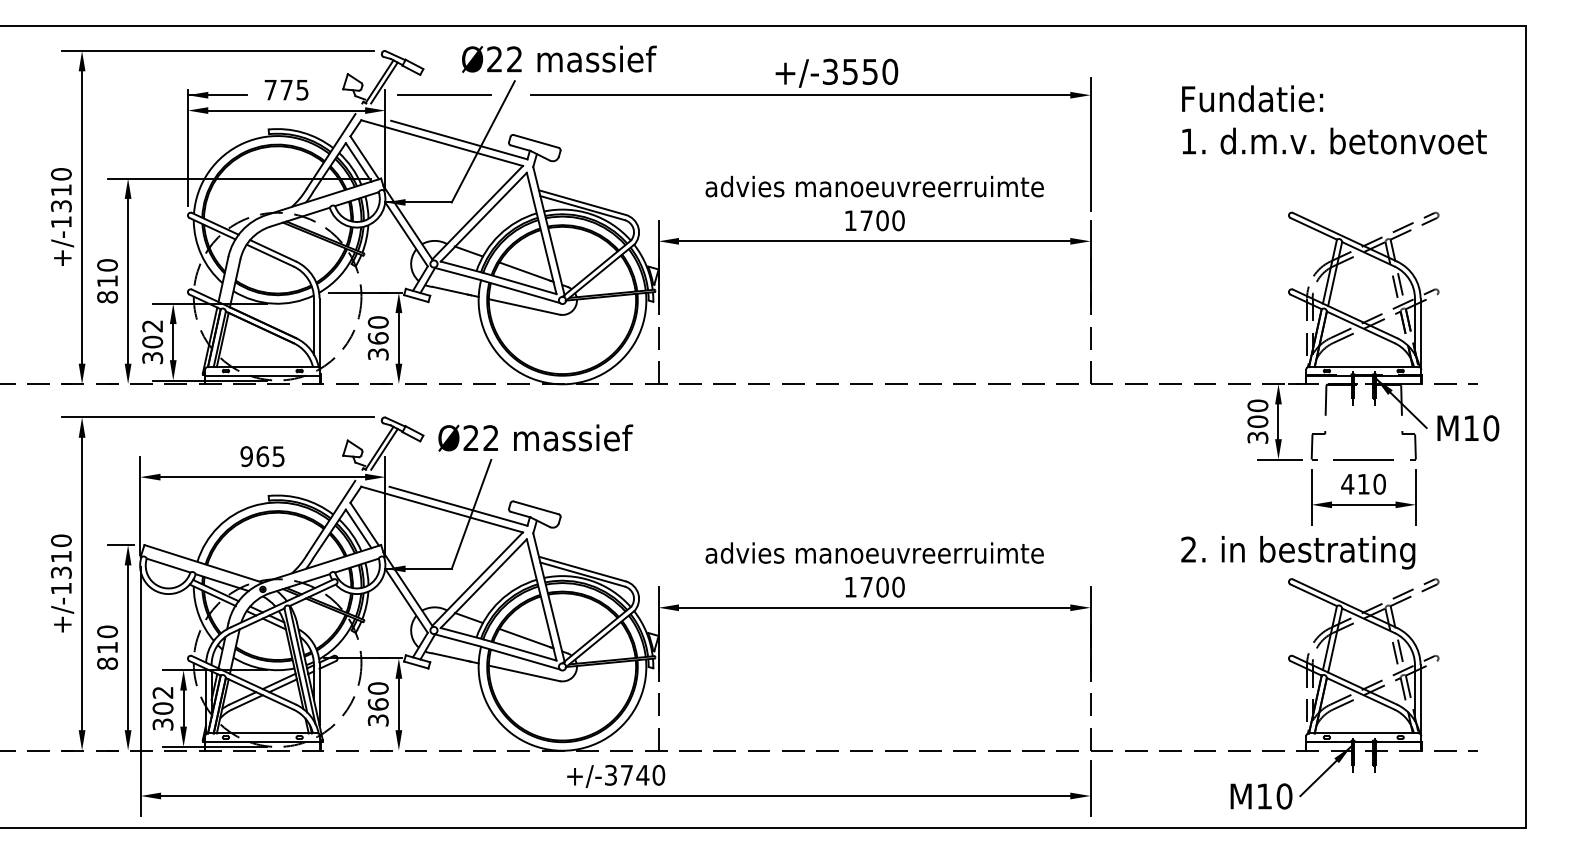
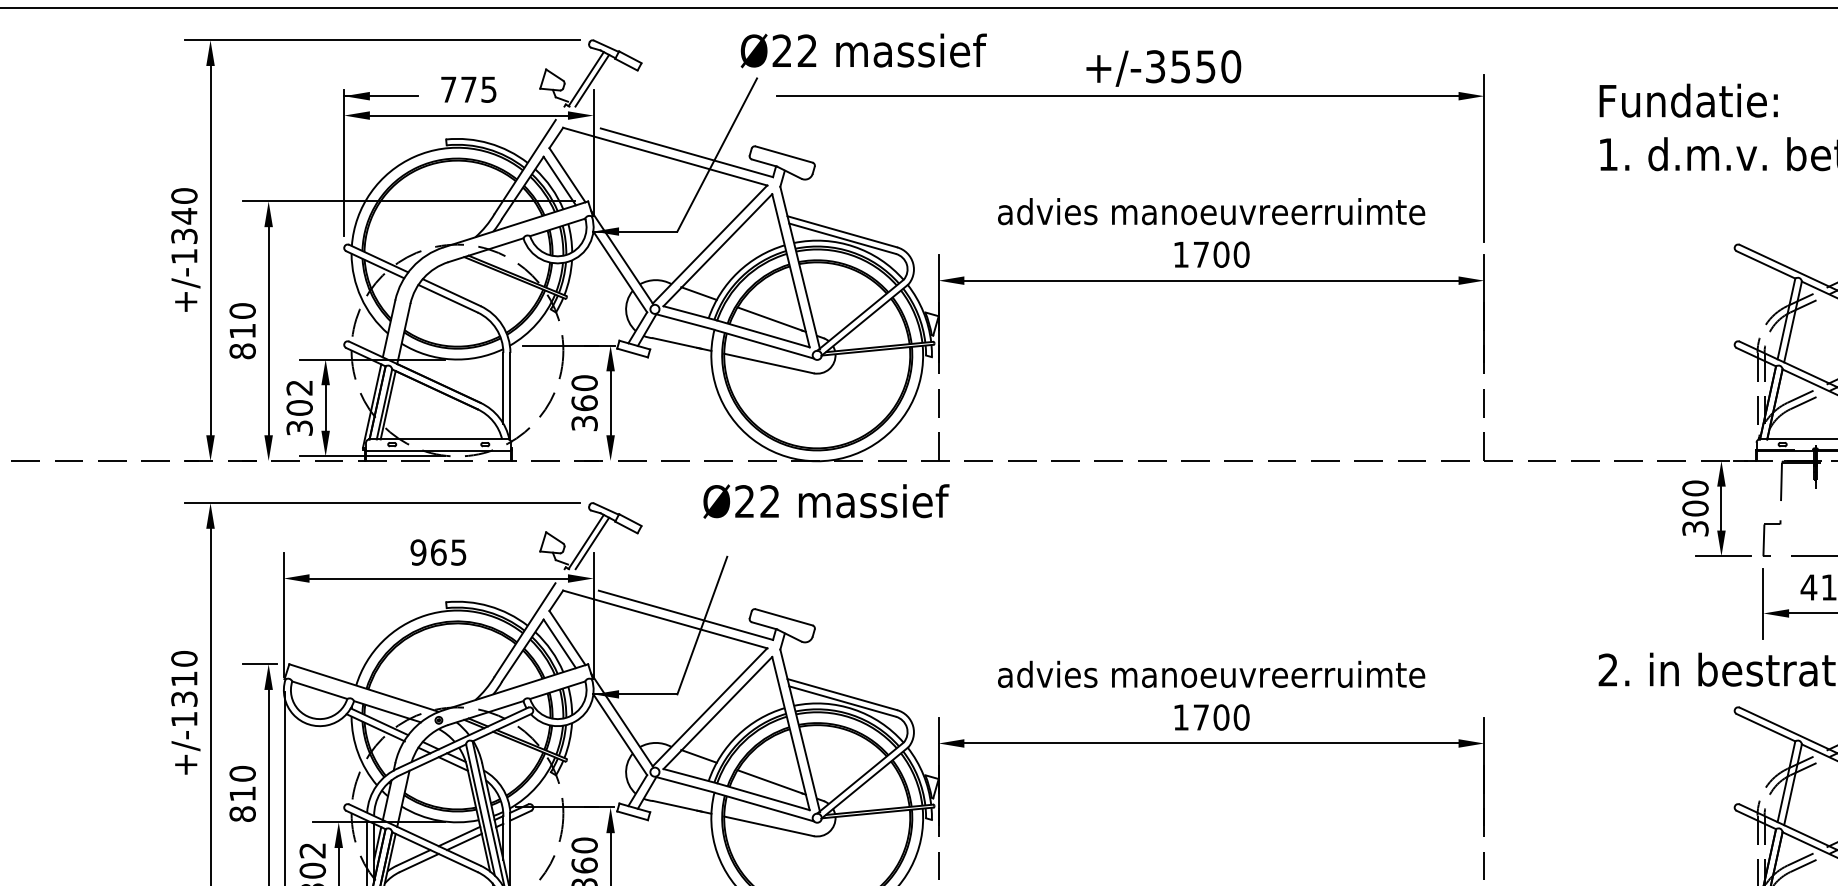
text: (559, 58) -> (863, 49), moved
line: (444, 95) -> (668, 96), removed
text: (61, 189) -> (184, 215), +/-1310 -> +/-1340
text: (535, 437) -> (826, 500), moved

